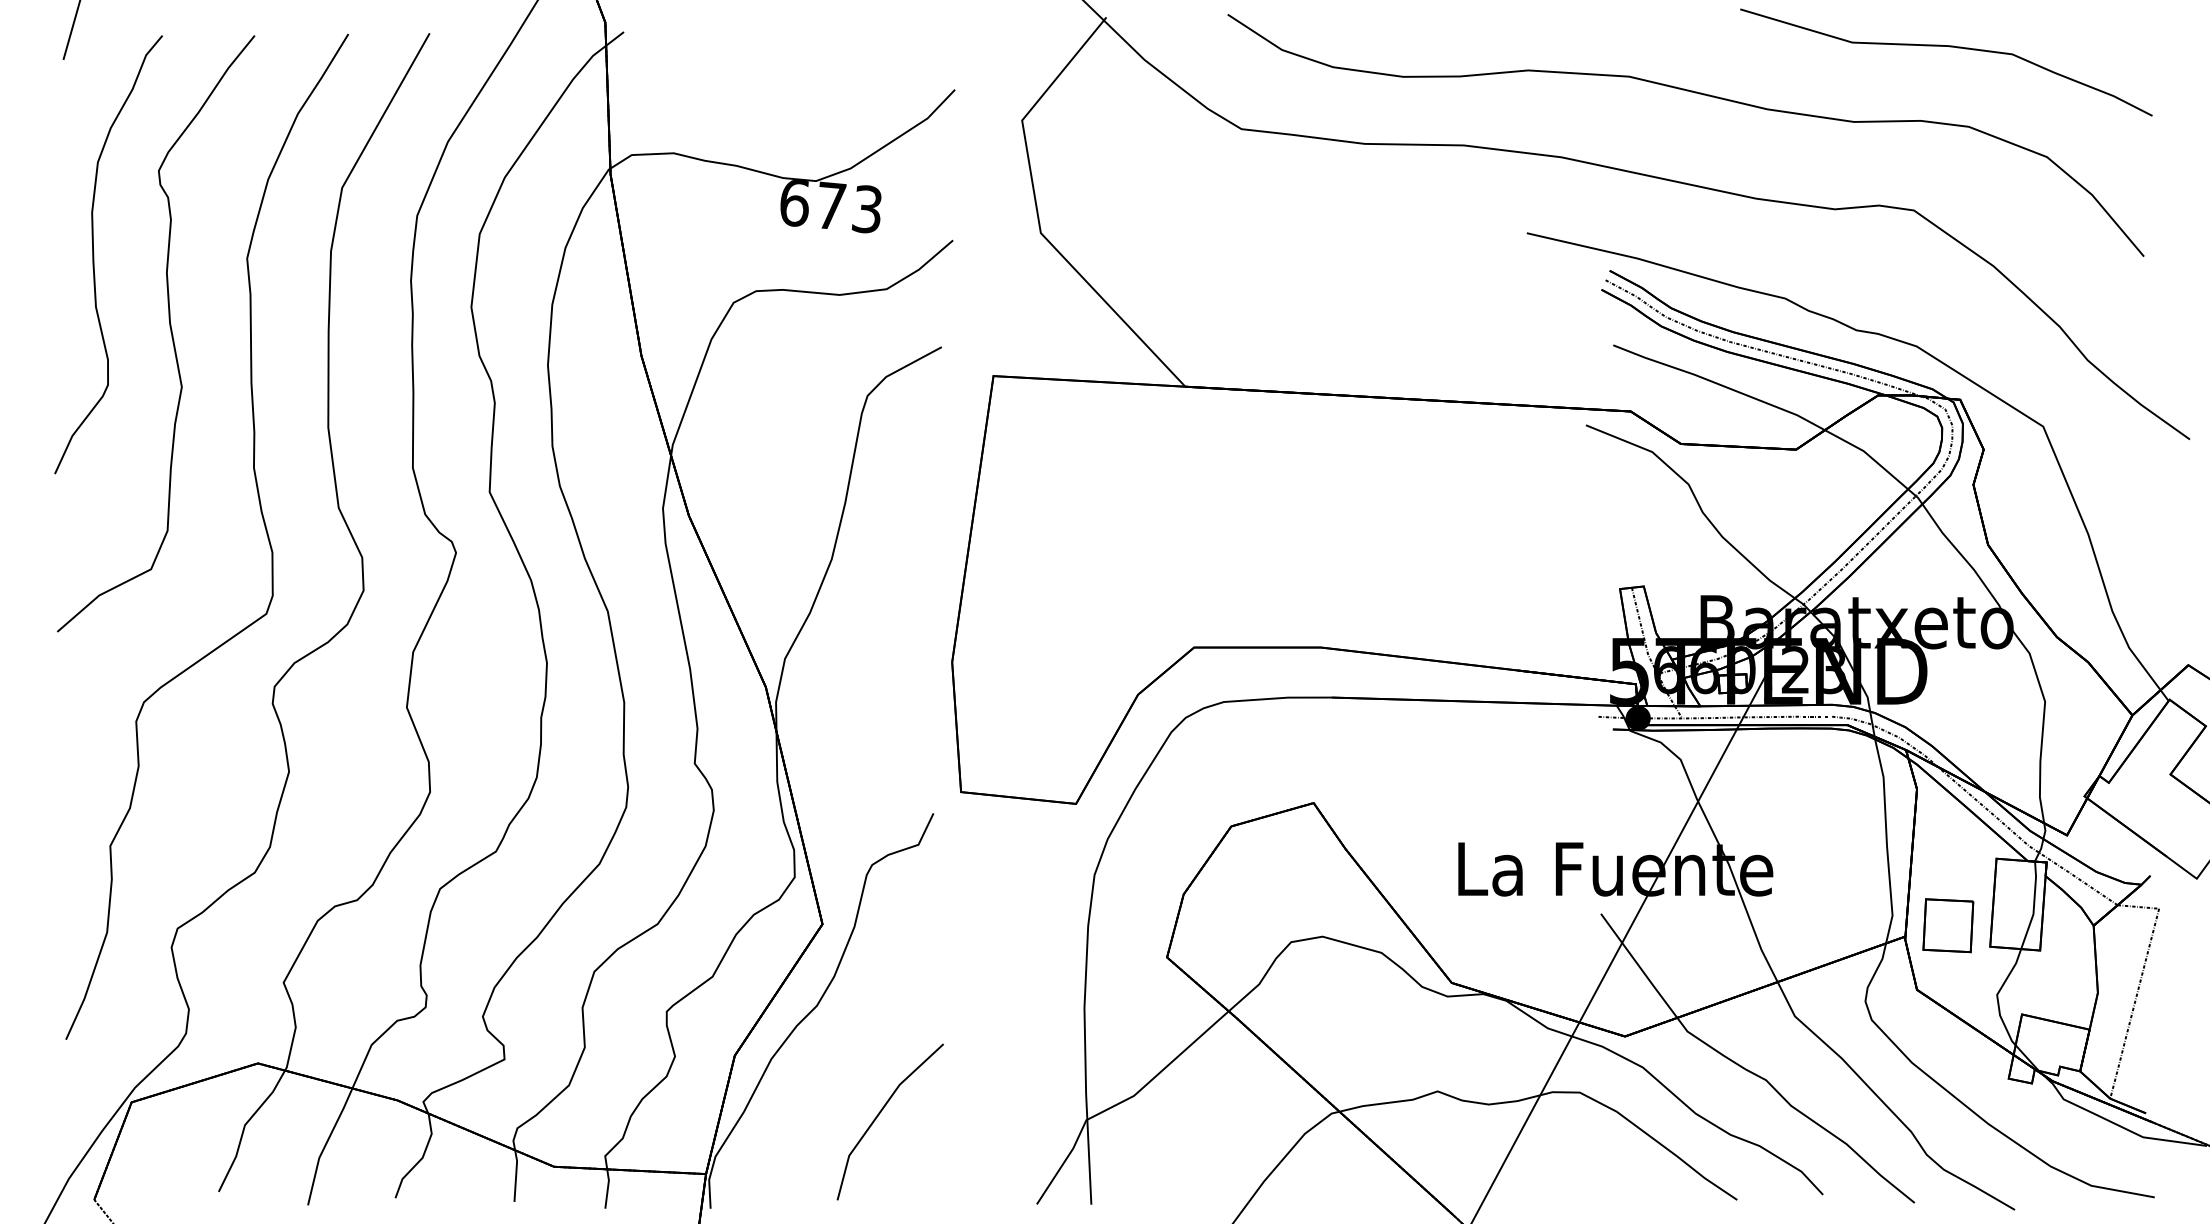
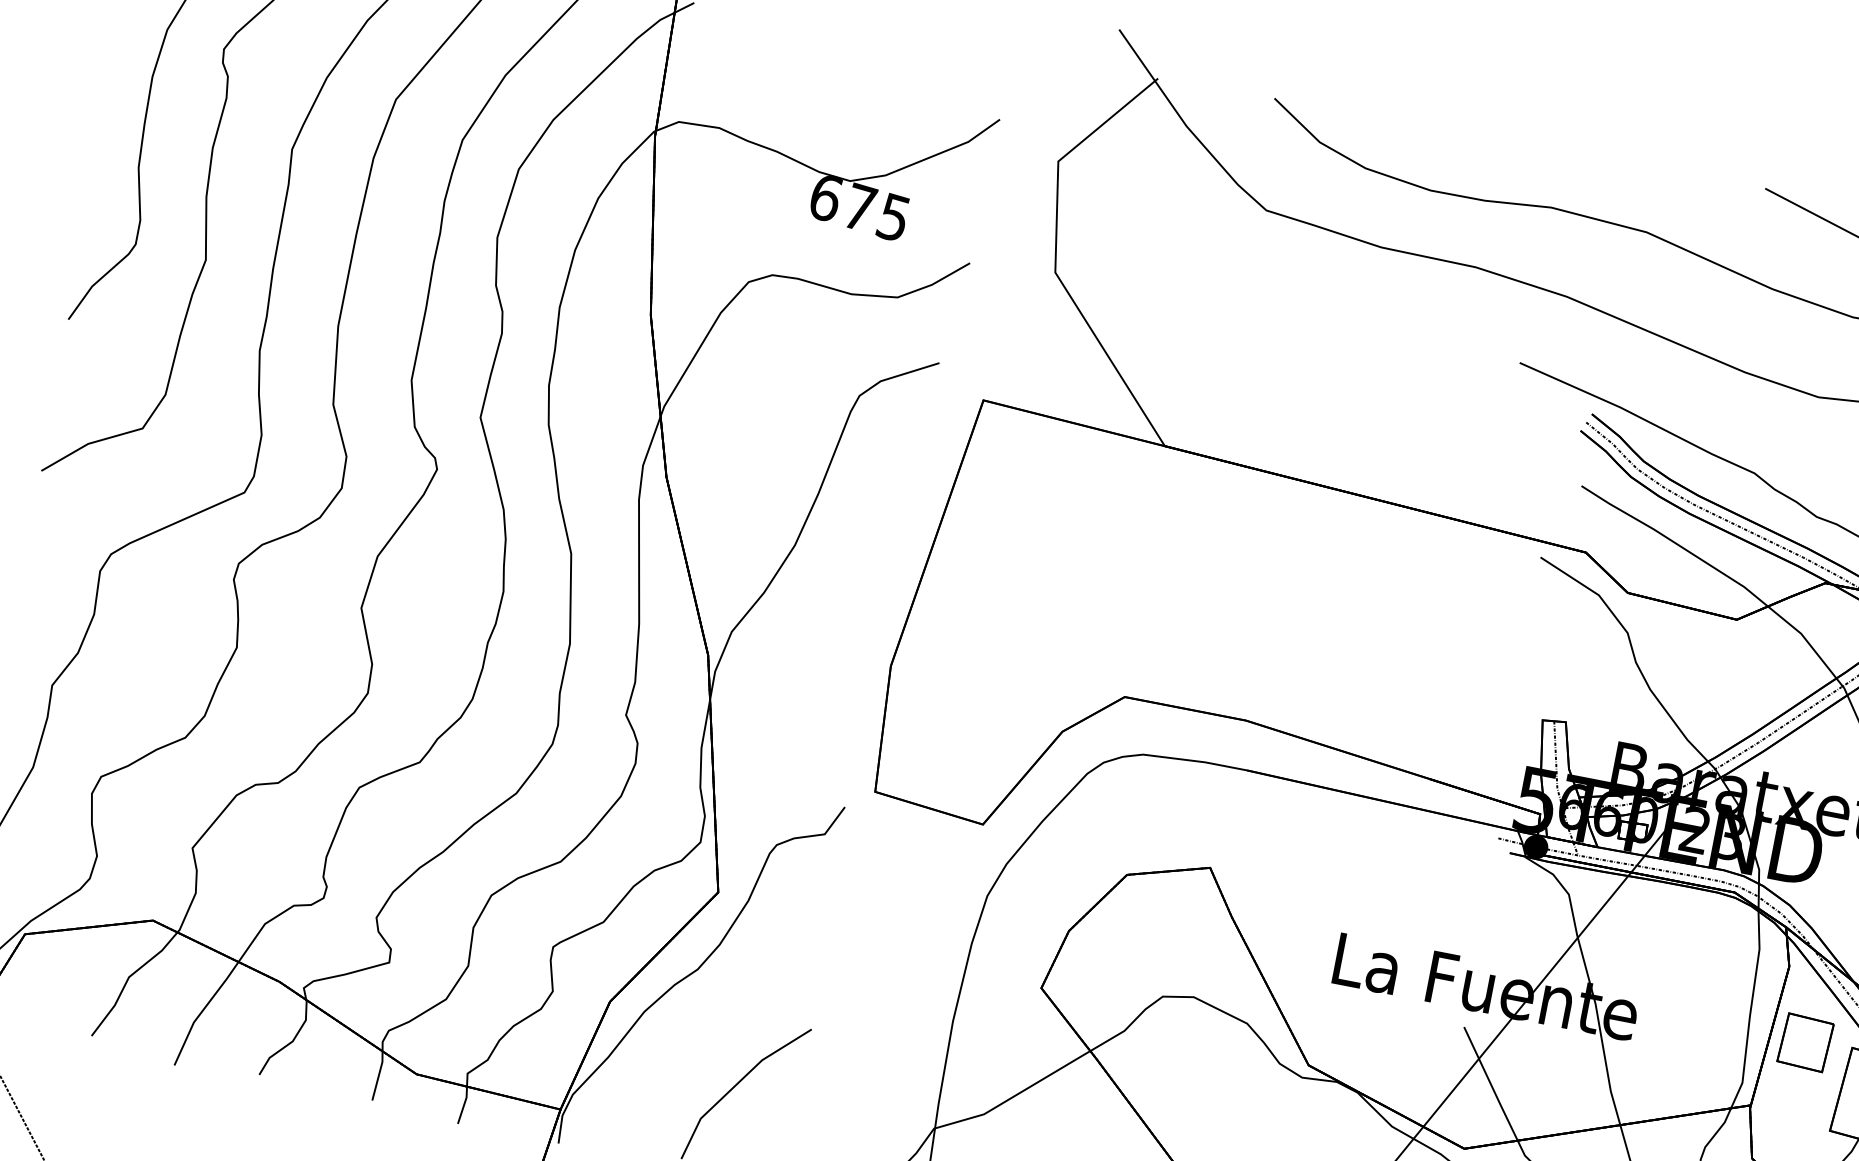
text: (866, 209) -> (893, 217), 673 -> 675
part: (1948, 925) -> (1805, 1042), moved

